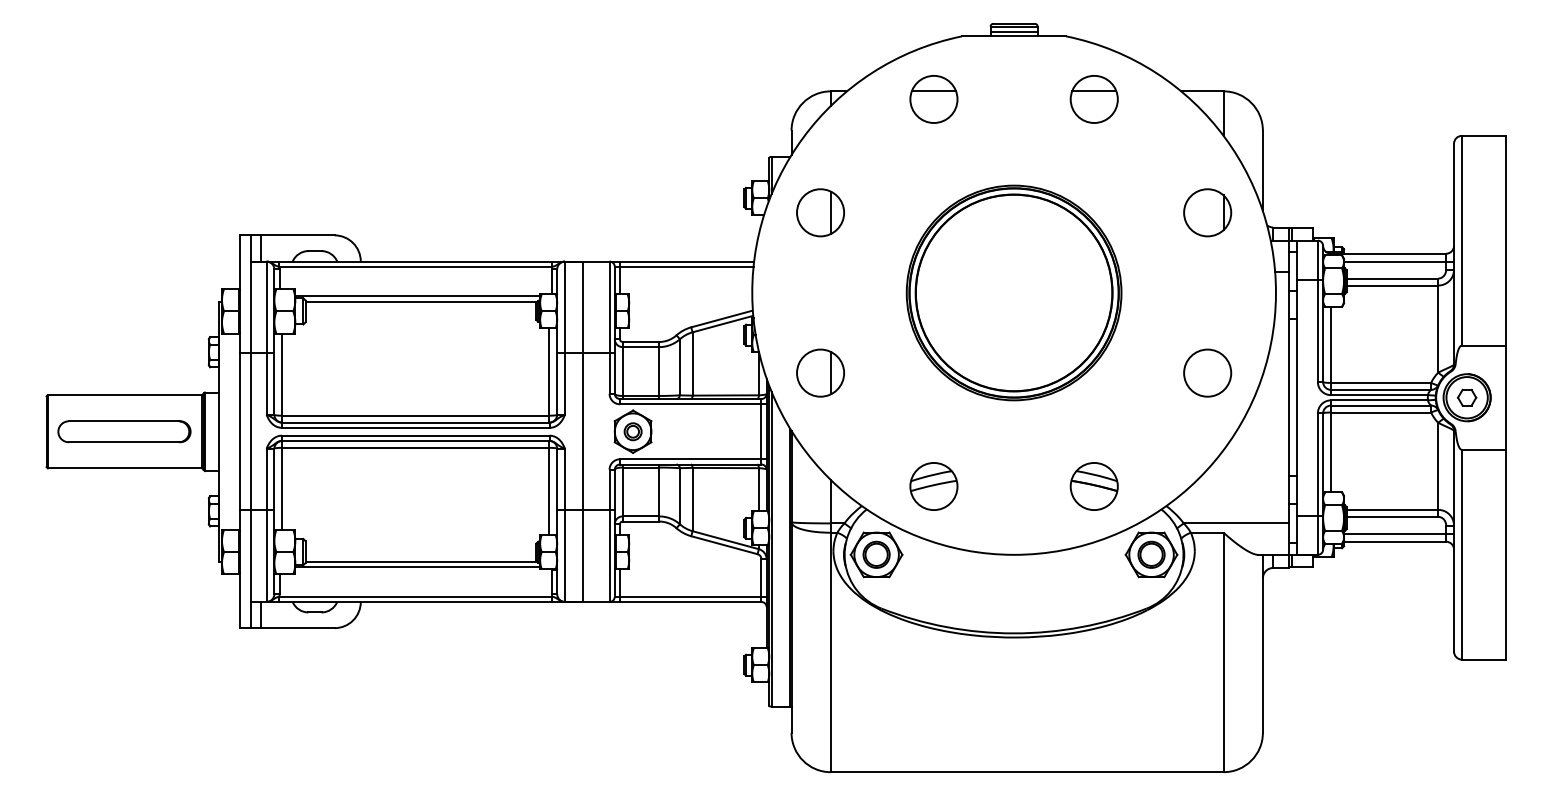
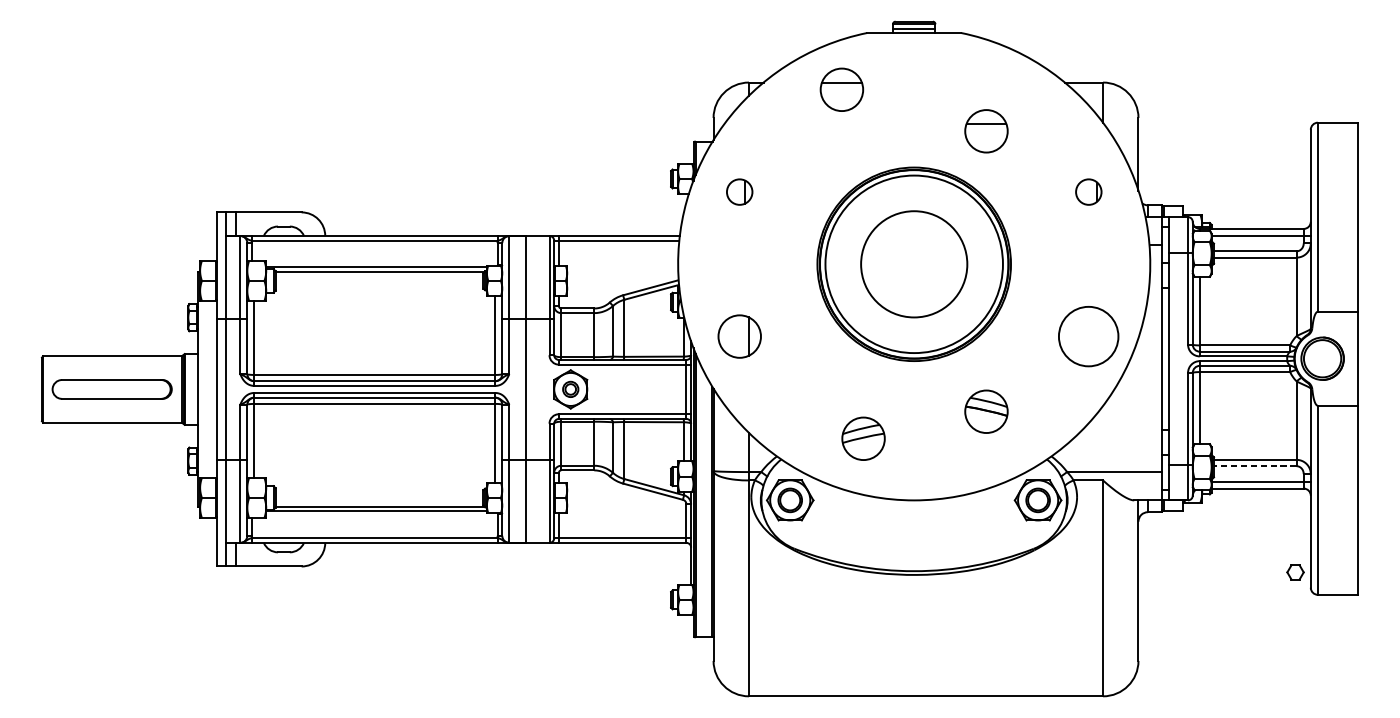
part: (1093, 99) -> (985, 131), moved
part: (820, 212) -> (739, 191), size x0.6
part: (1207, 212) -> (1088, 191), size x0.6
circle: (1013, 292) -> (913, 263), size x0.6
circle: (1207, 372) -> (1088, 336), size x1.4
part: (1467, 397) -> (1295, 572), moved
part: (933, 486) -> (863, 438), moved
part: (1093, 486) -> (985, 411), moved
line: (1392, 516) -> (1255, 465), solid -> dashed

